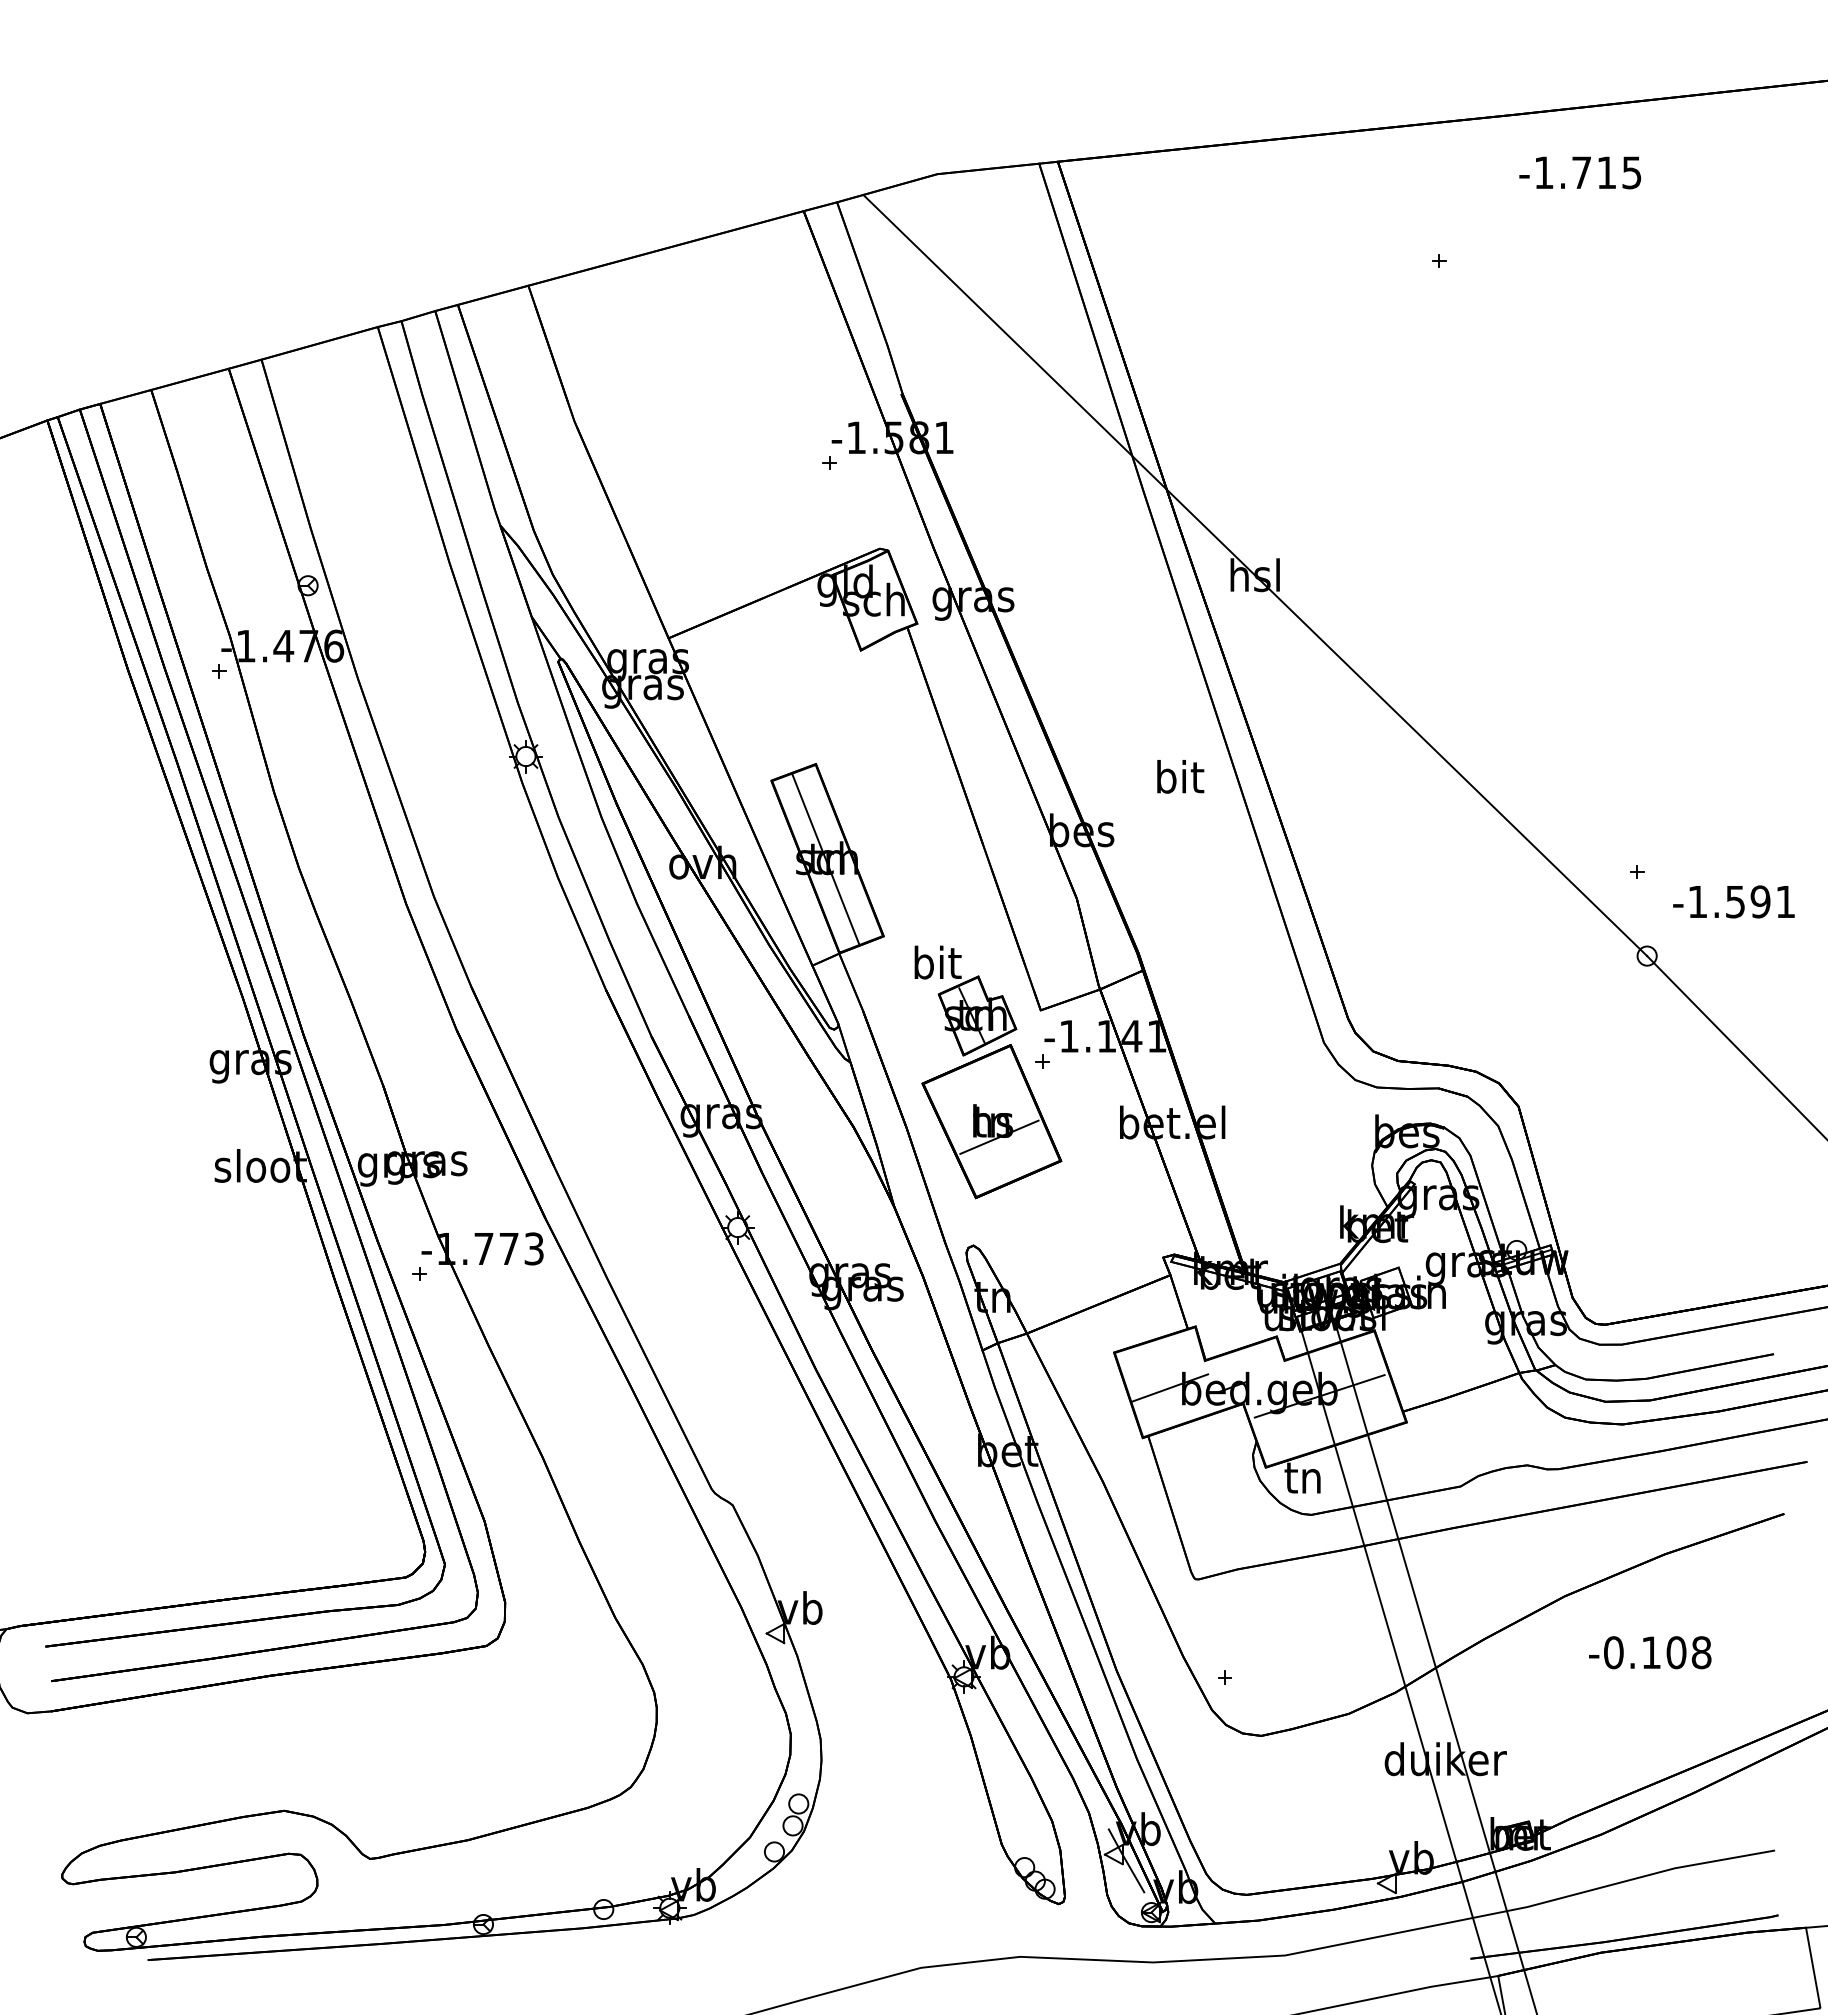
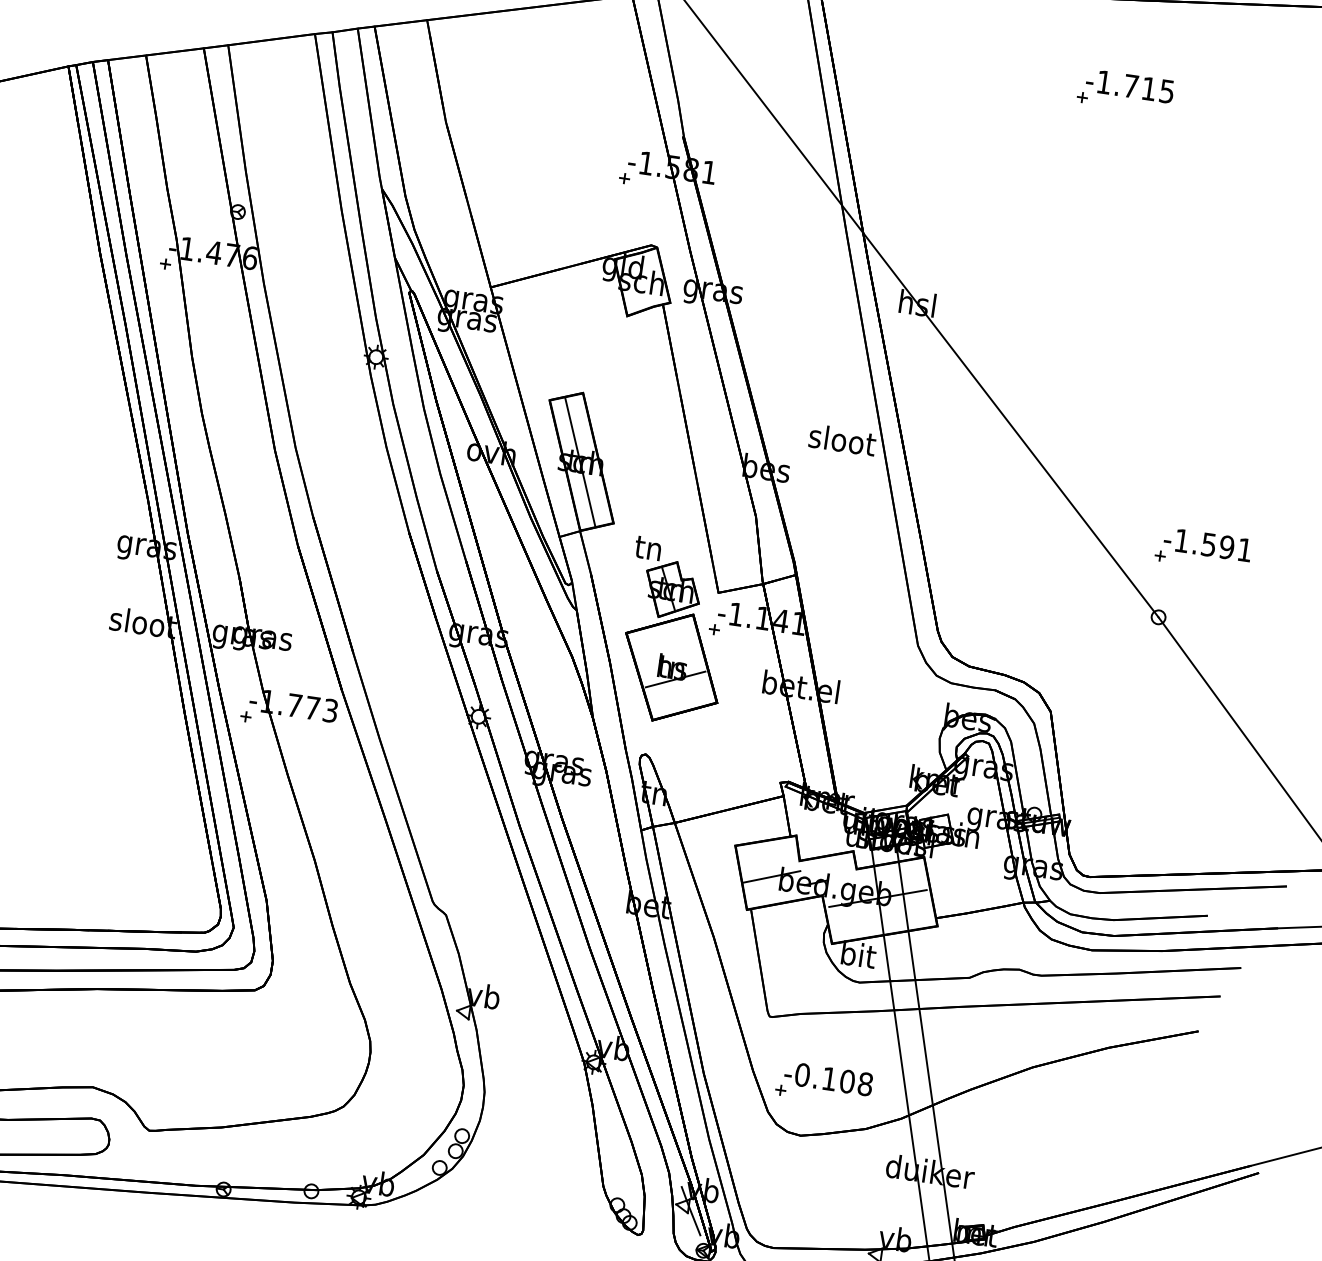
text: (1580, 172) -> (1130, 85), moved
text: (1180, 776) -> (843, 439), bit -> sloot
text: (1733, 901) -> (1207, 544), moved
text: (937, 962) -> (649, 547), bit -> tn
text: (1304, 1476) -> (858, 954), tn -> bit
text: (1650, 1652) -> (828, 1078), moved

